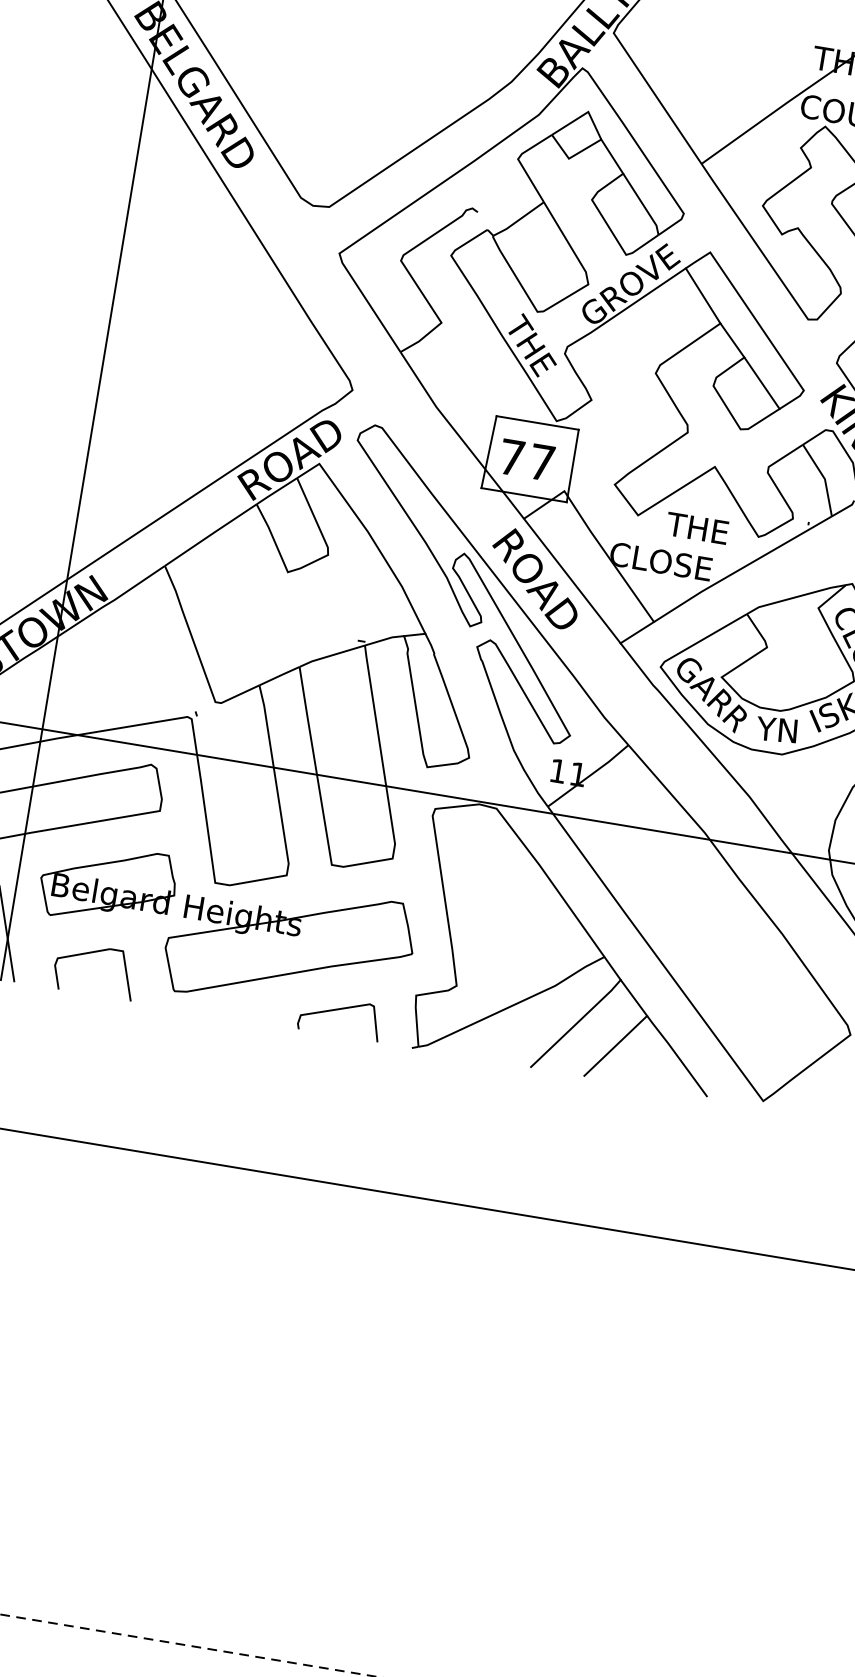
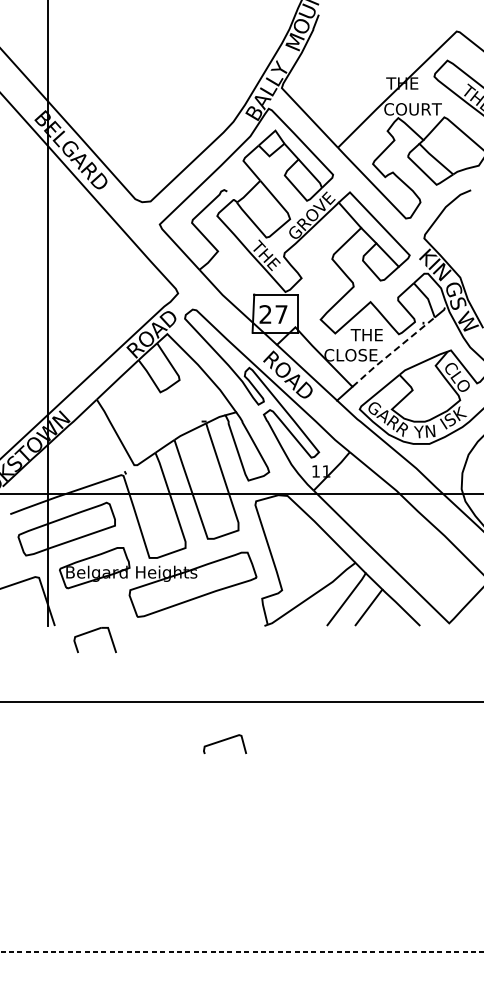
text: (511, 457) -> (265, 314), 77 -> 27
line: (740, 569) -> (392, 352), solid -> dashed
part: (90, 954) -> (91, 632), moved
curve: (338, 1011) -> (223, 741), moved

